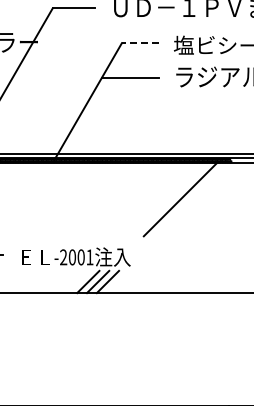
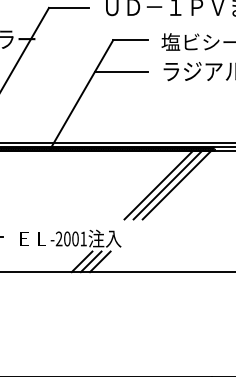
line: (140, 43) -> (130, 40), dashed -> solid
line: (170, 199) -> (158, 185), added
line: (190, 199) -> (176, 185), added

